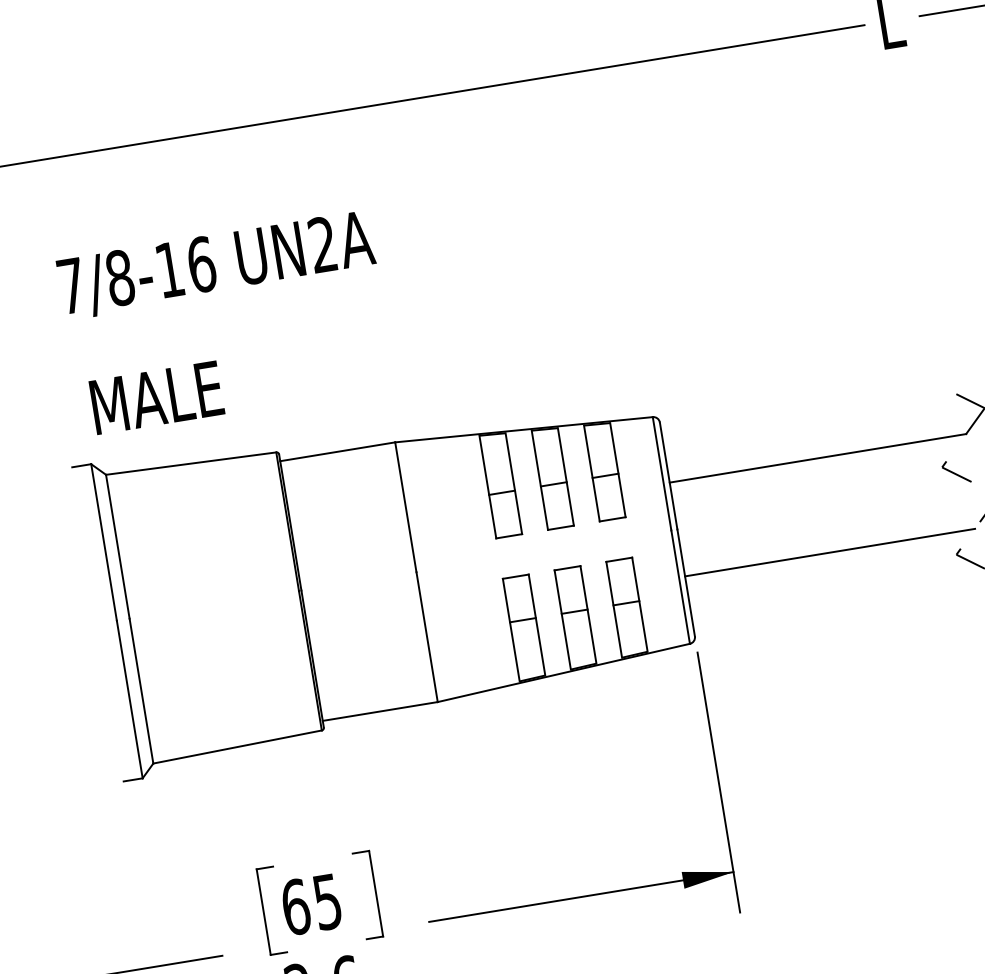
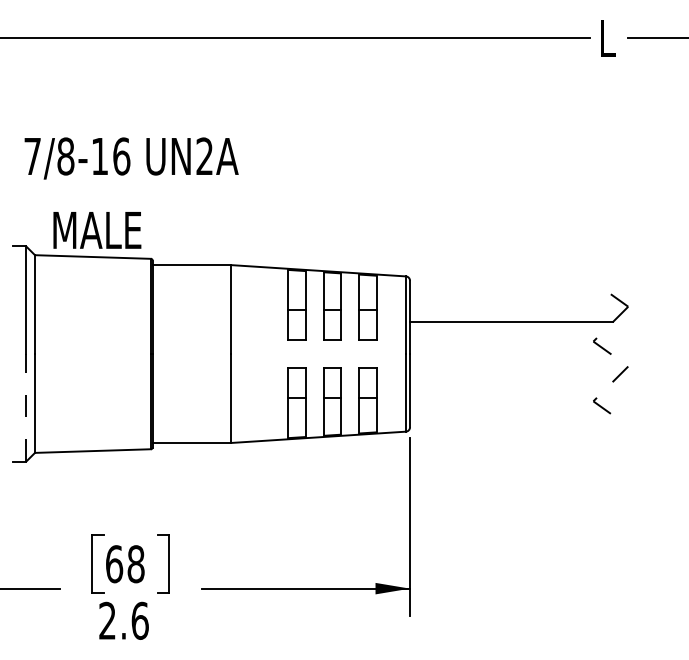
text: (216, 265) -> (131, 158), moved
text: (157, 397) -> (97, 230), moved
line: (830, 553) -> (509, 386), removed
line: (130, 699) -> (26, 407), solid -> dashed
text: (326, 902) -> (135, 564), 65 -> 68

